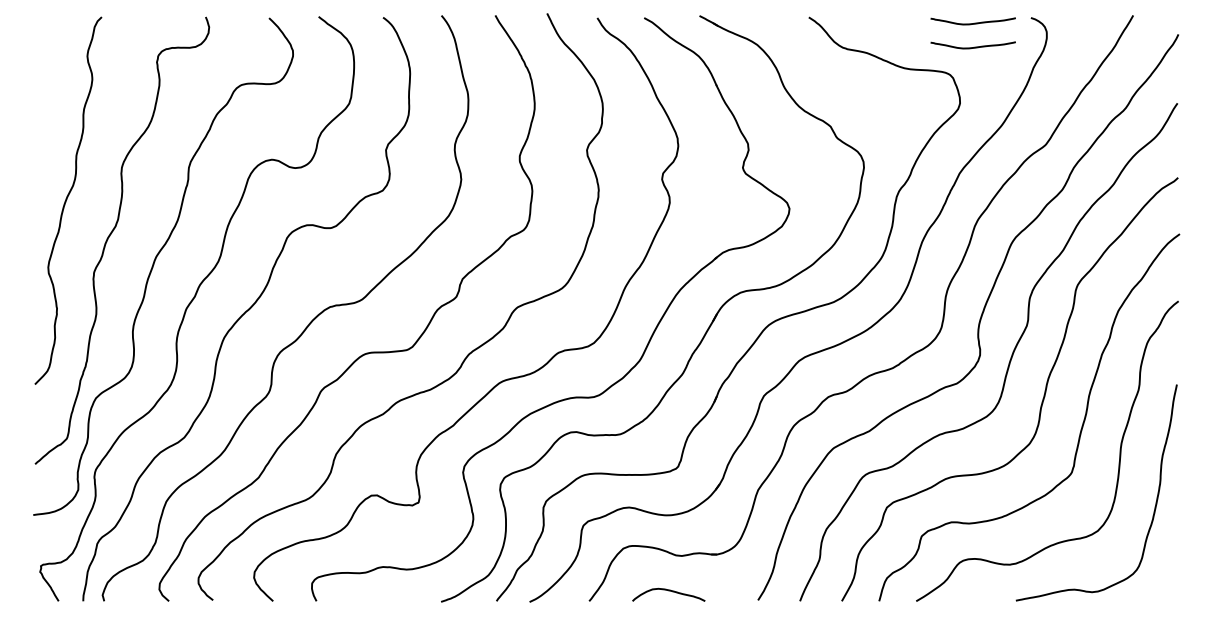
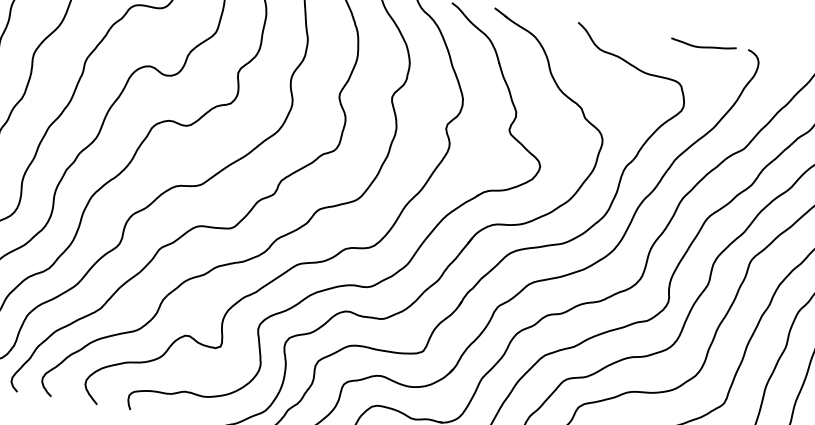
curve: (972, 47) -> (699, 65), removed

